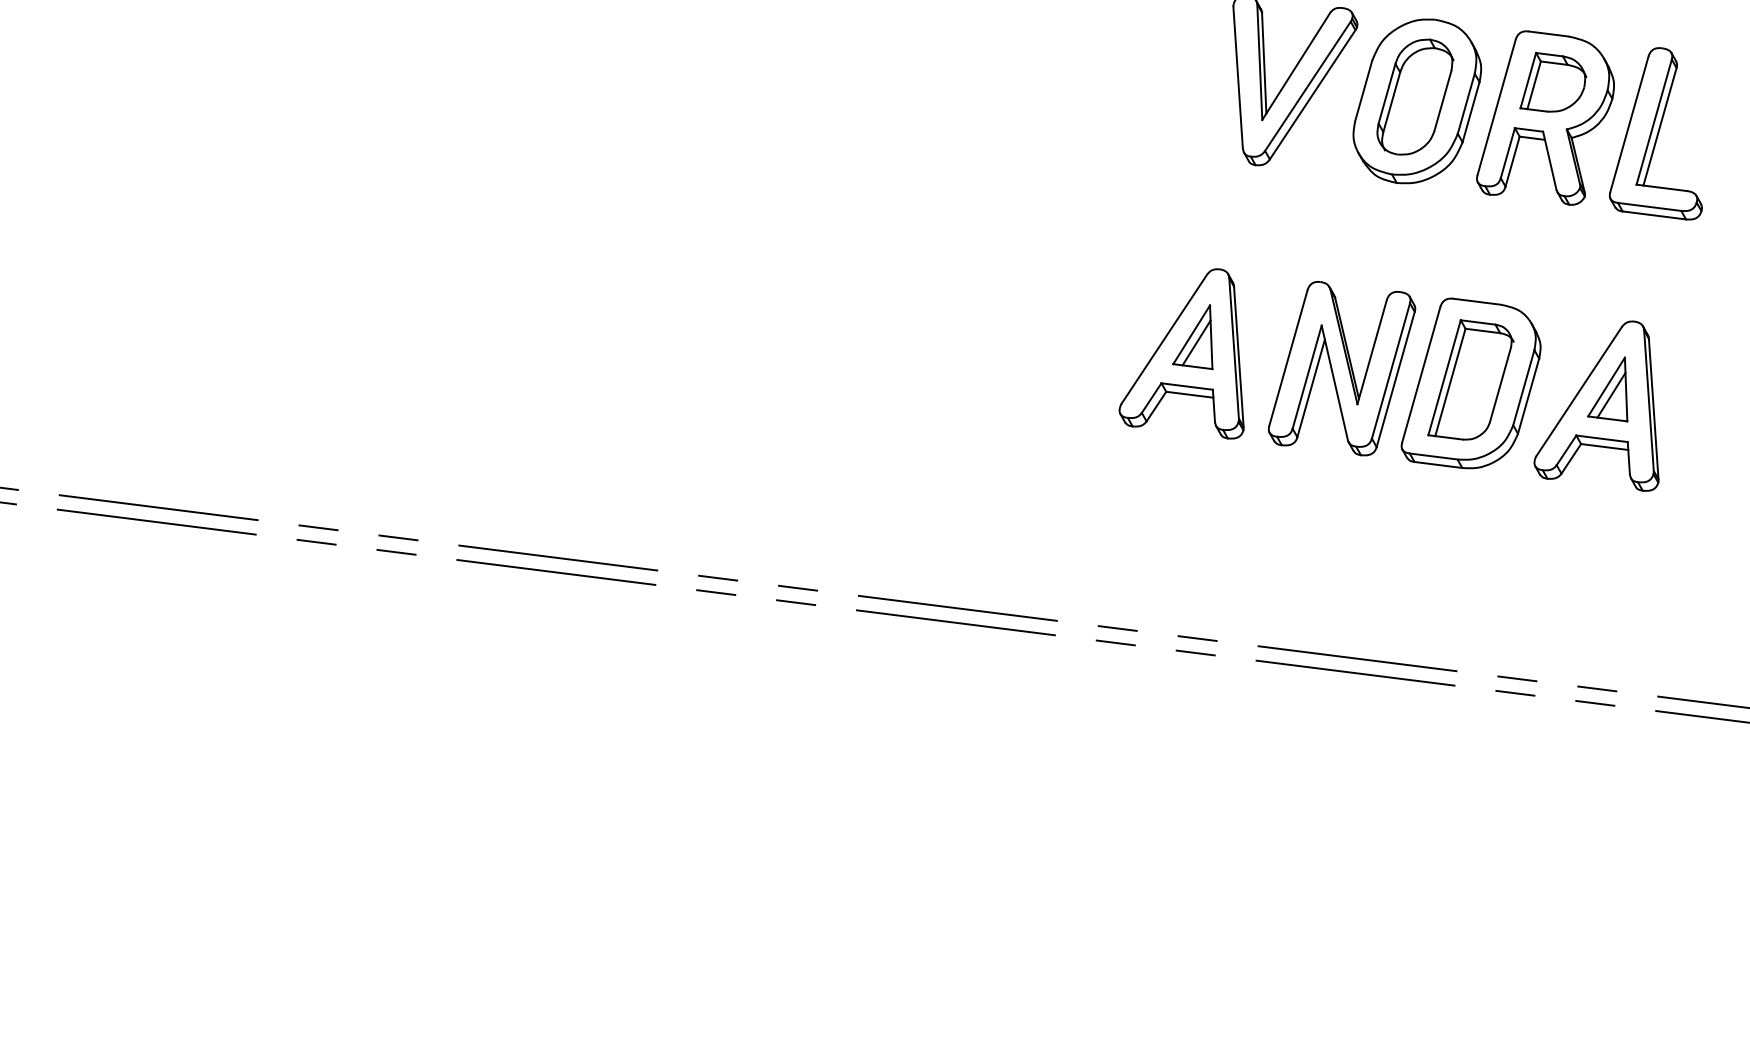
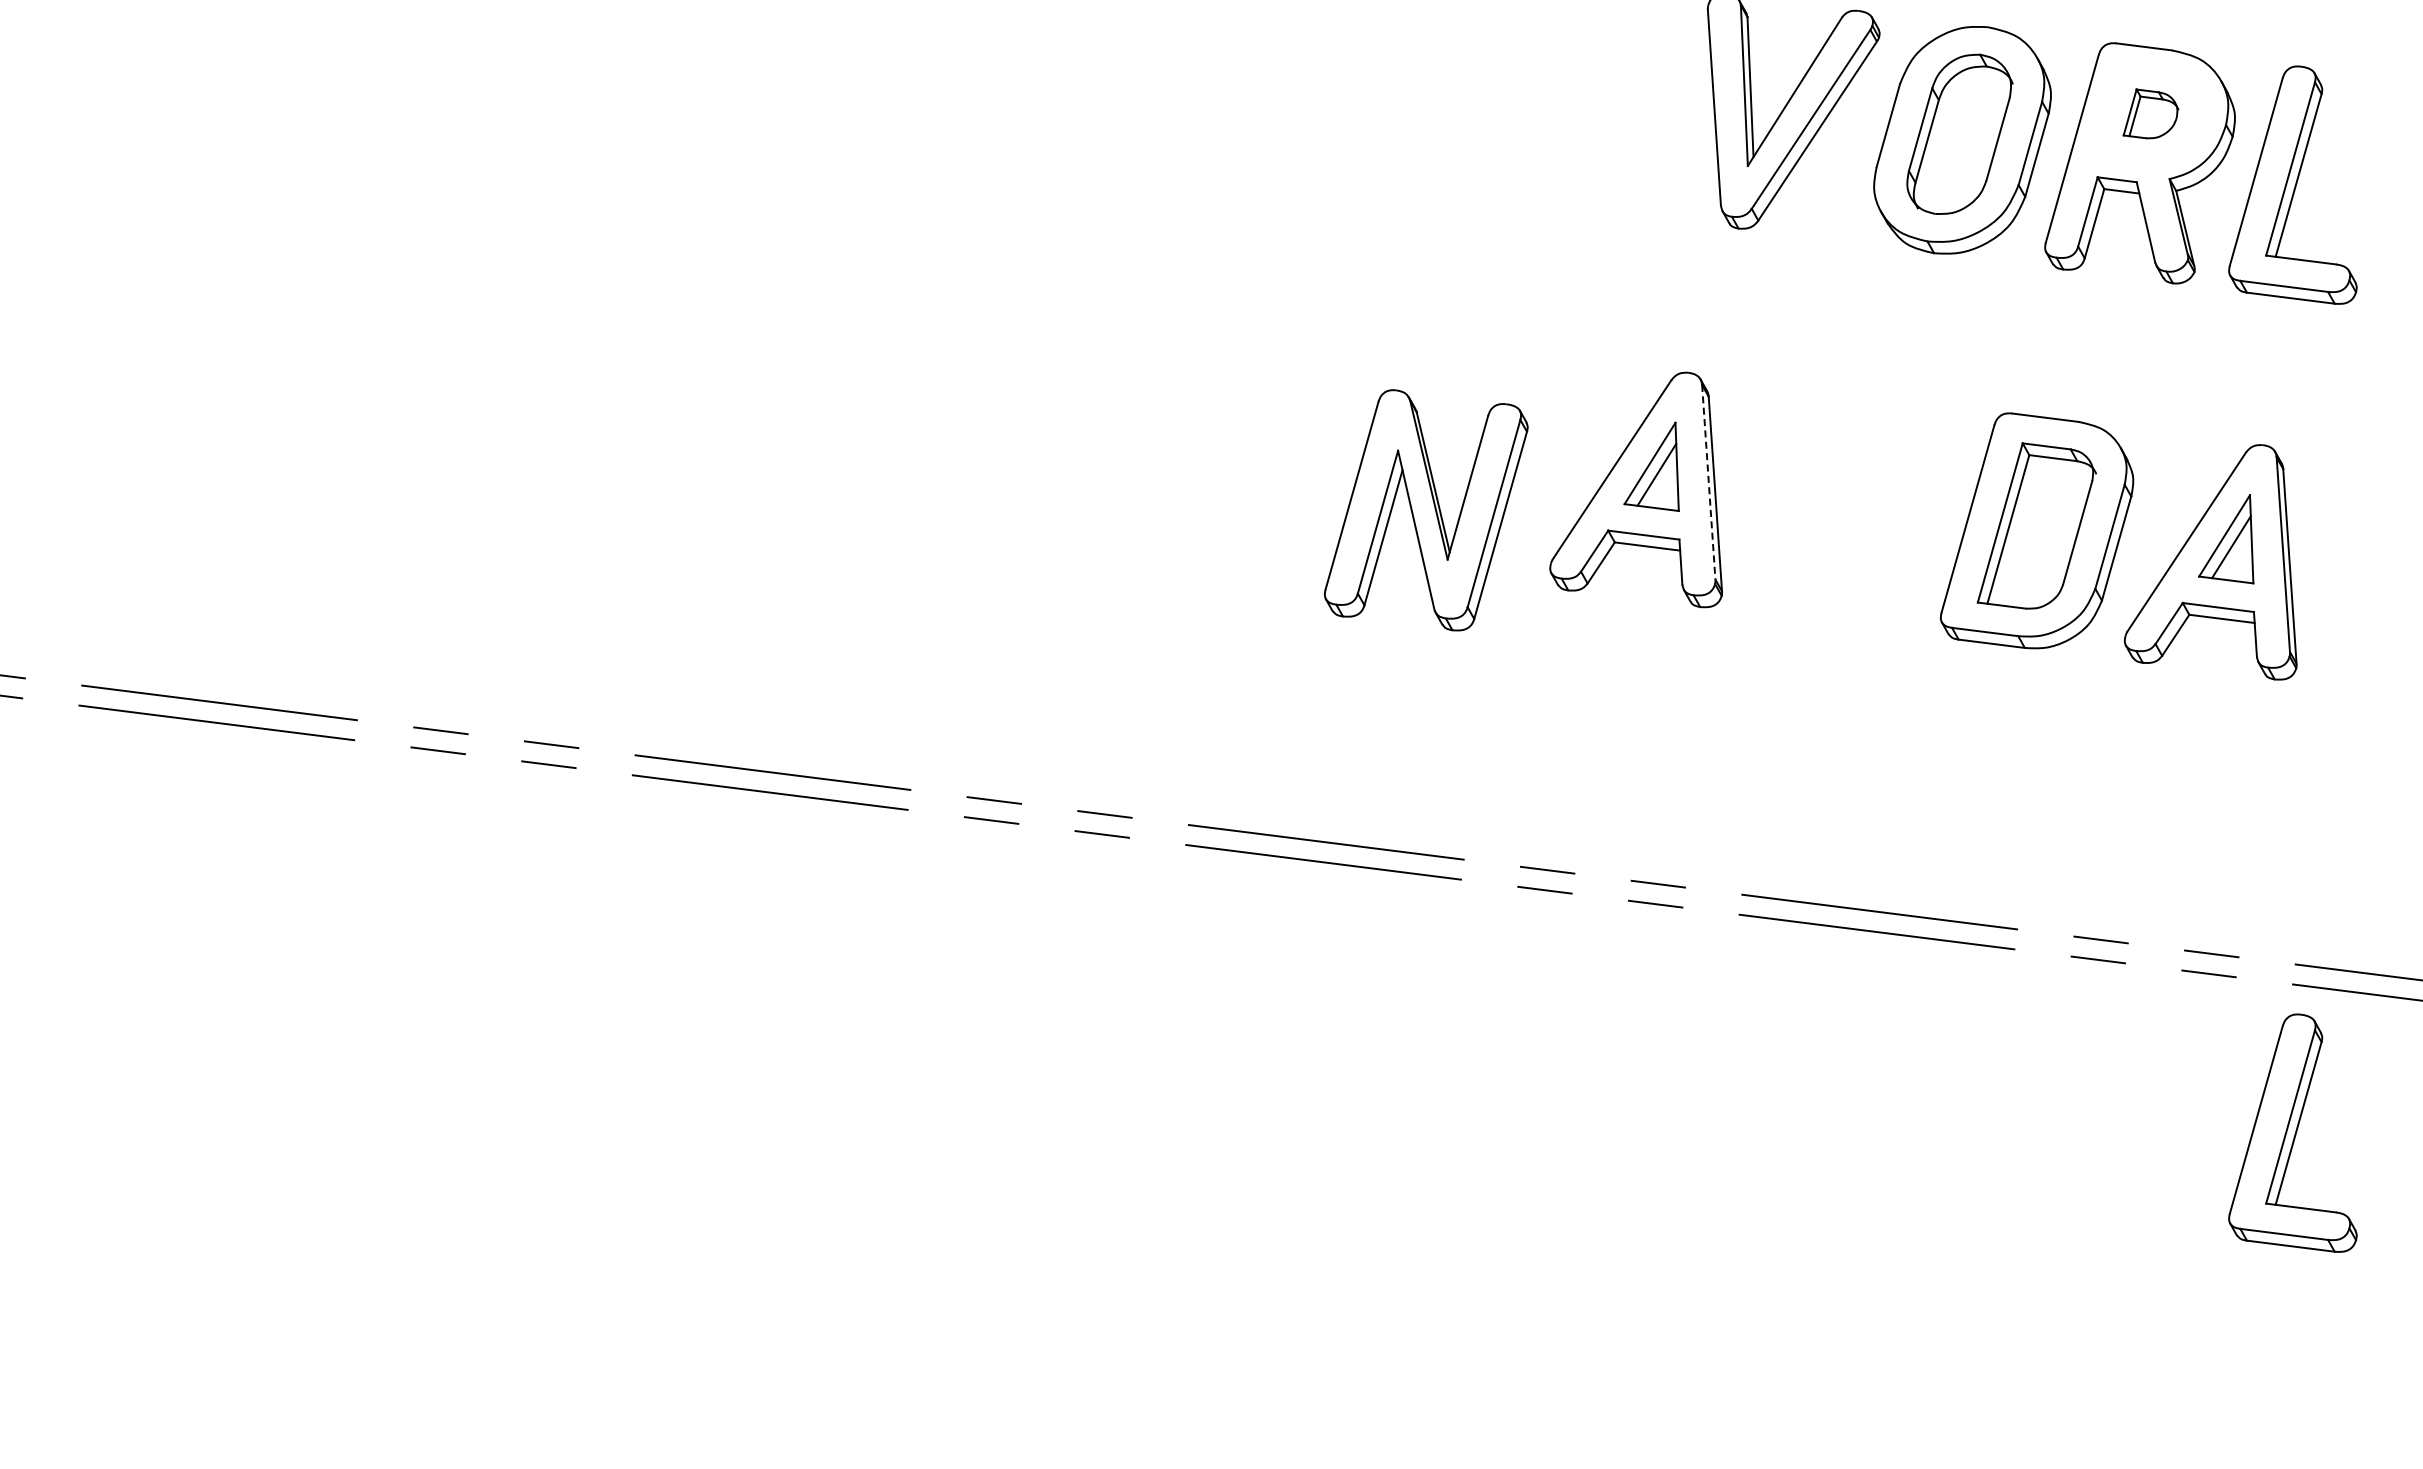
part: (1553, 82) -> (2150, 113), size x0.6
line: (1233, 348) -> (1708, 482), solid -> dashed
part: (1342, 368) -> (1426, 510), moved
part: (1655, 817) -> (2292, 1132), added

